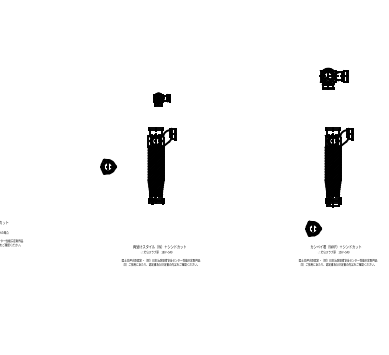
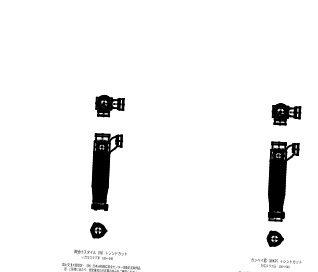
part: (333, 78) -> (285, 114), moved
part: (161, 99) -> (109, 105), size x1.67
part: (108, 166) -> (98, 230), moved
part: (313, 228) -> (274, 238), moved

